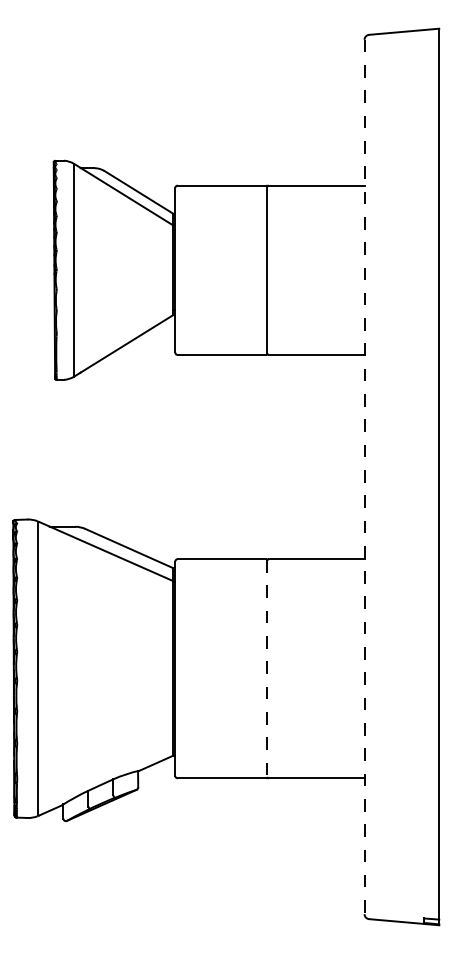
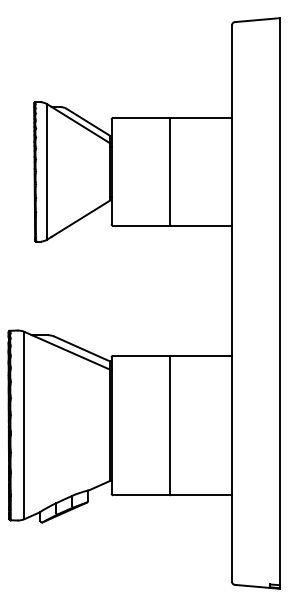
line: (365, 477) -> (232, 303), dashed -> solid
line: (267, 670) -> (170, 426), dashed -> solid

